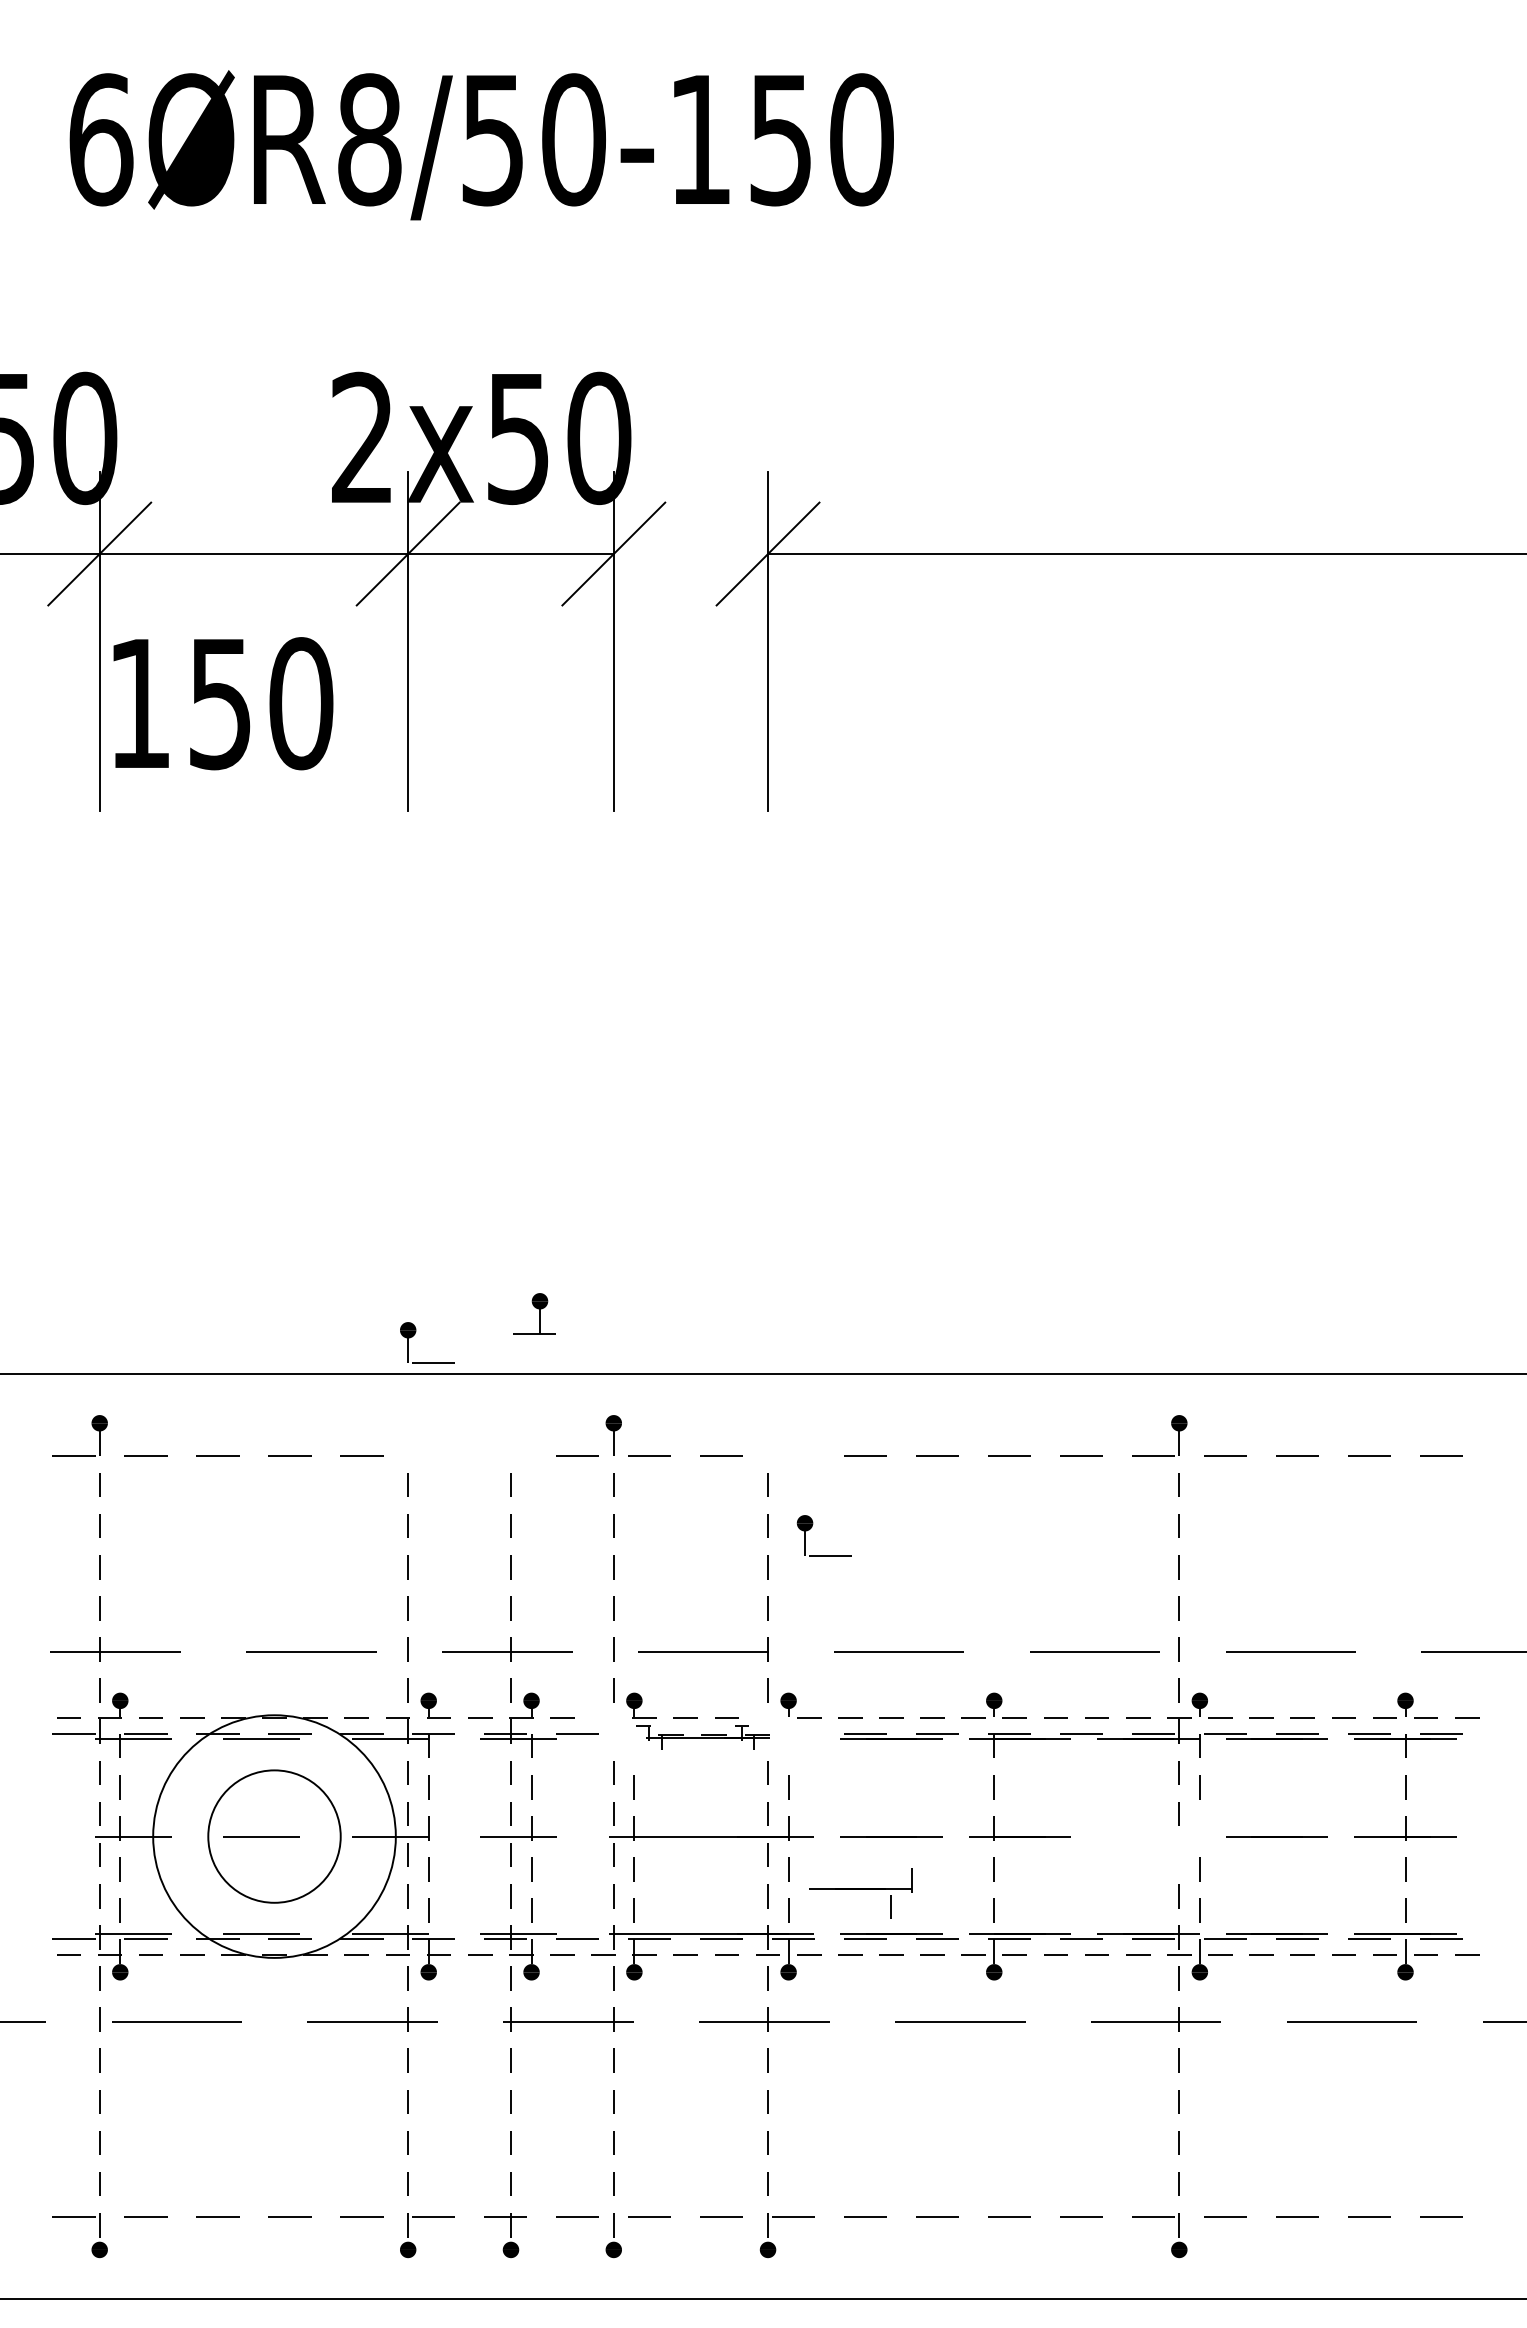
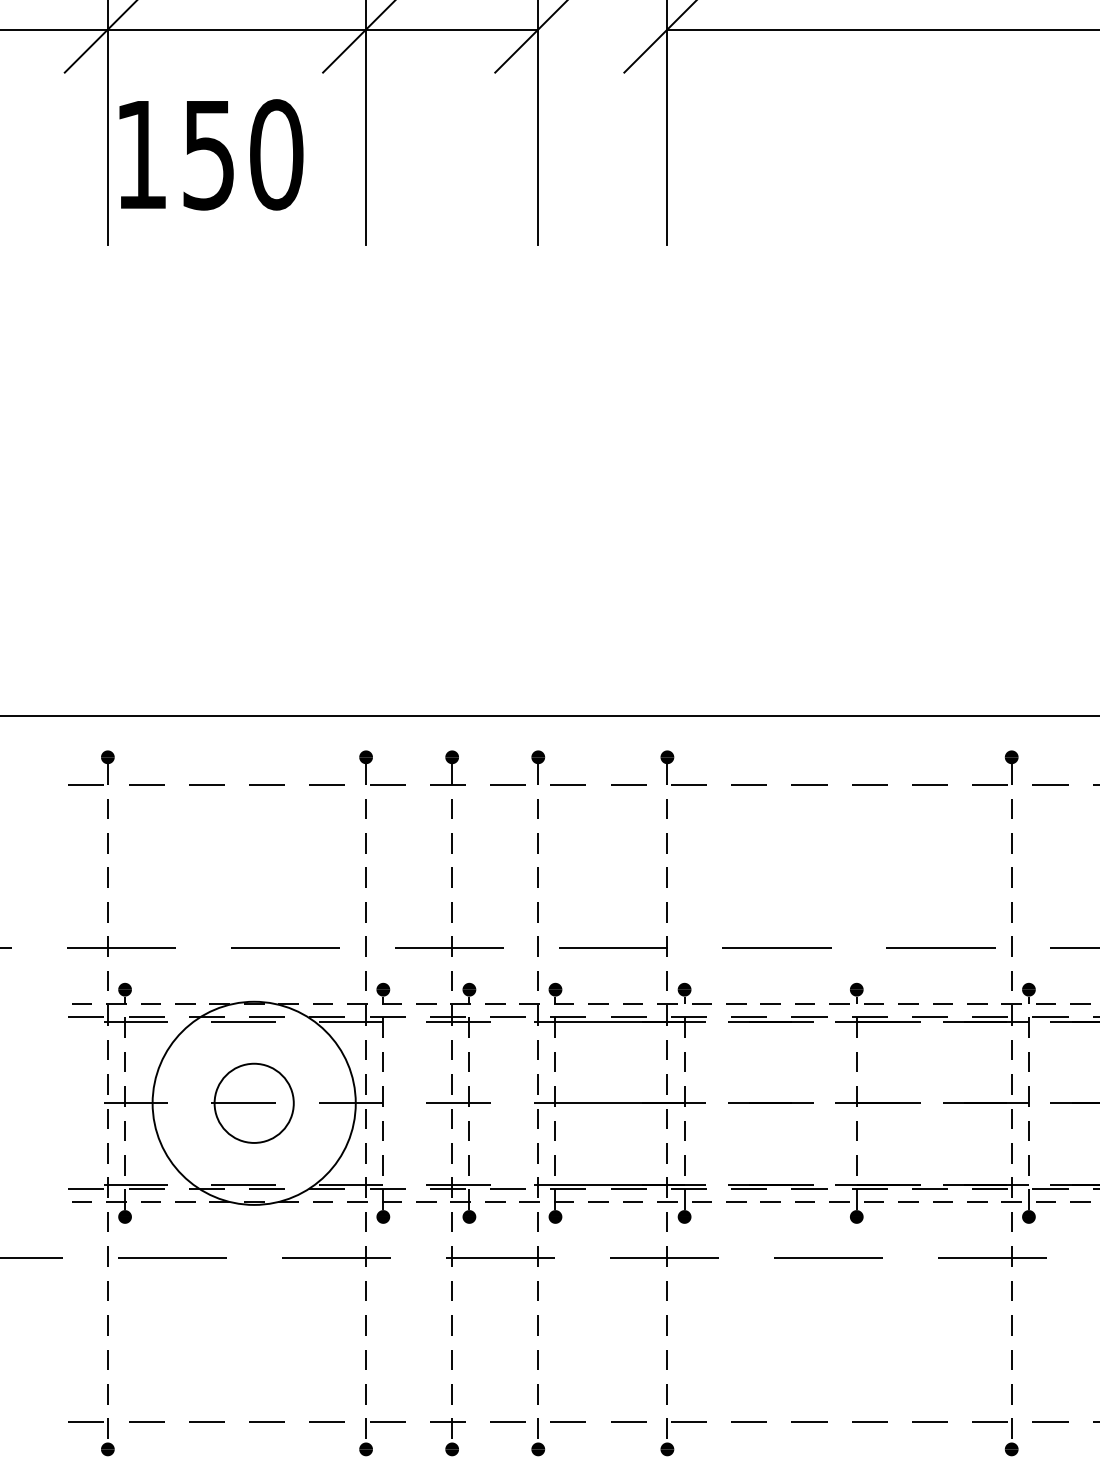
part: (534, 1313) -> (447, 767), moved
part: (415, 1334) -> (372, 760), moved
part: (812, 1527) -> (673, 760), moved
part: (702, 1737) -> (612, 1020), size x1.67
circle: (274, 1836) -> (254, 1103), size x0.71
part: (860, 1893) -> (985, 1107), moved

